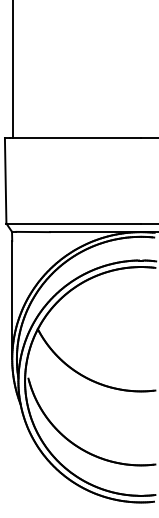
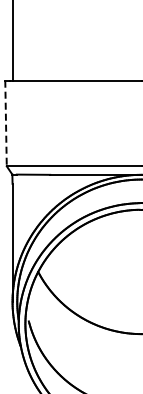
line: (5, 180) -> (5, 123), solid -> dashed

